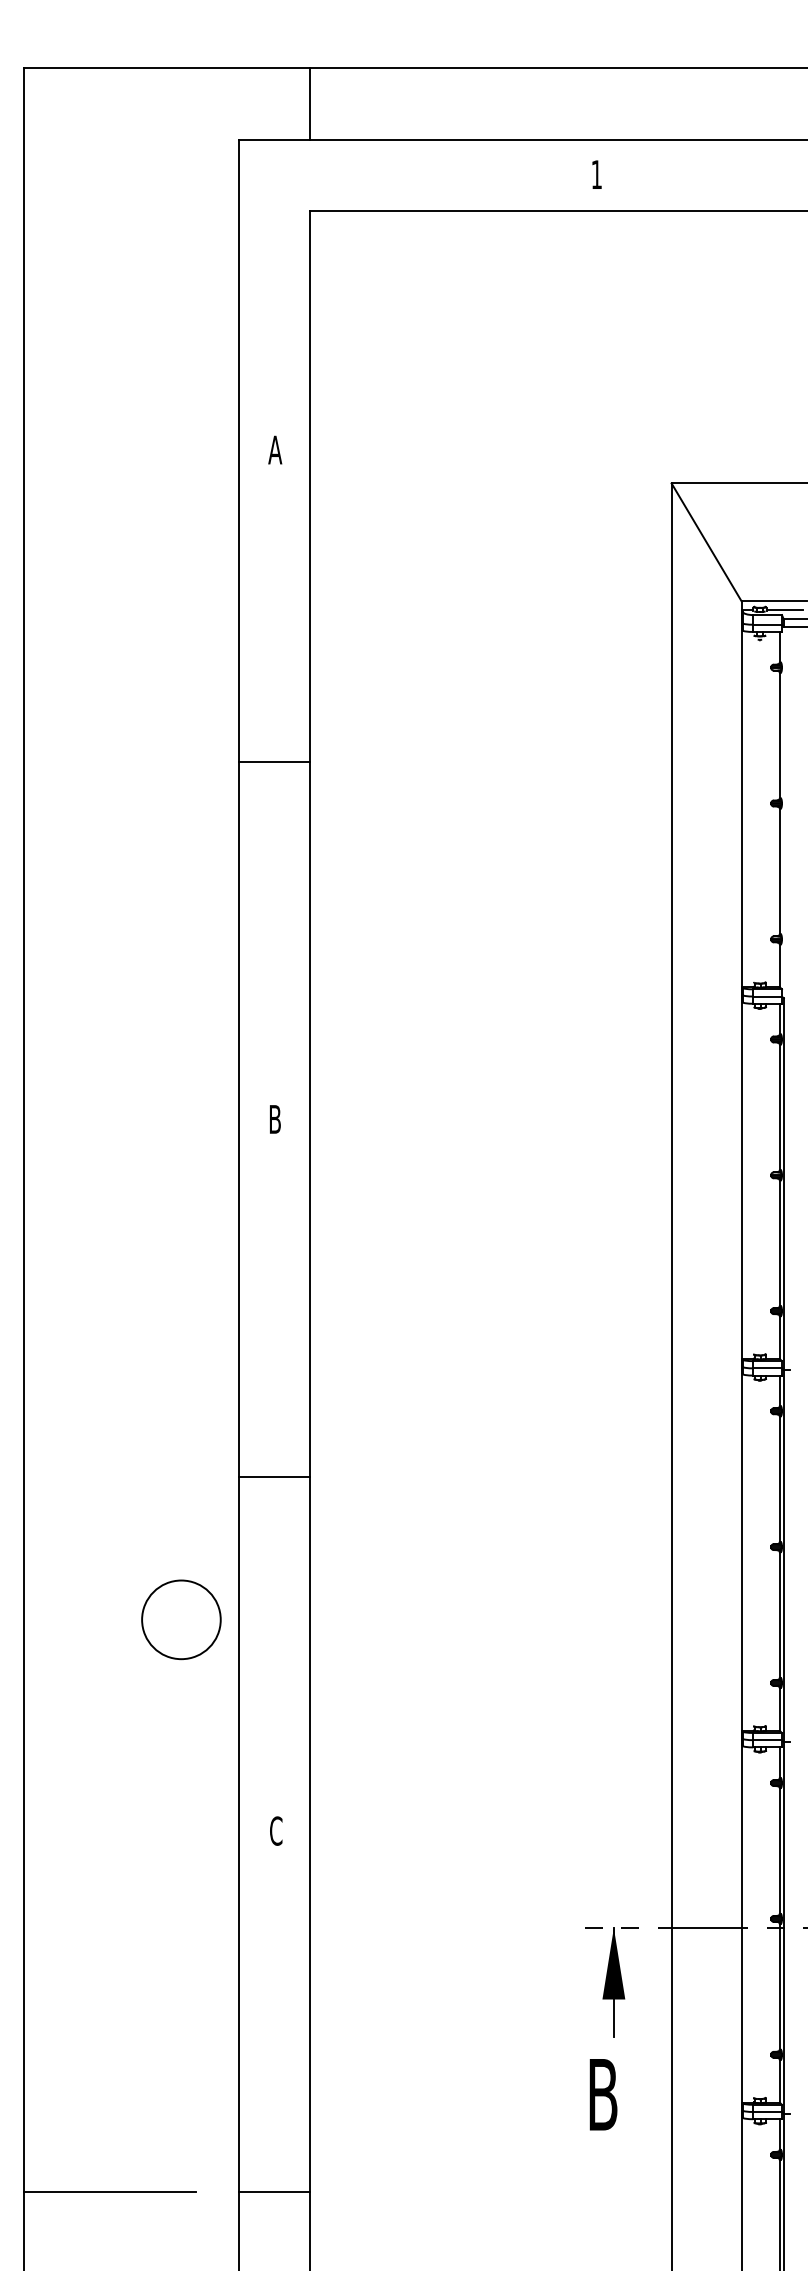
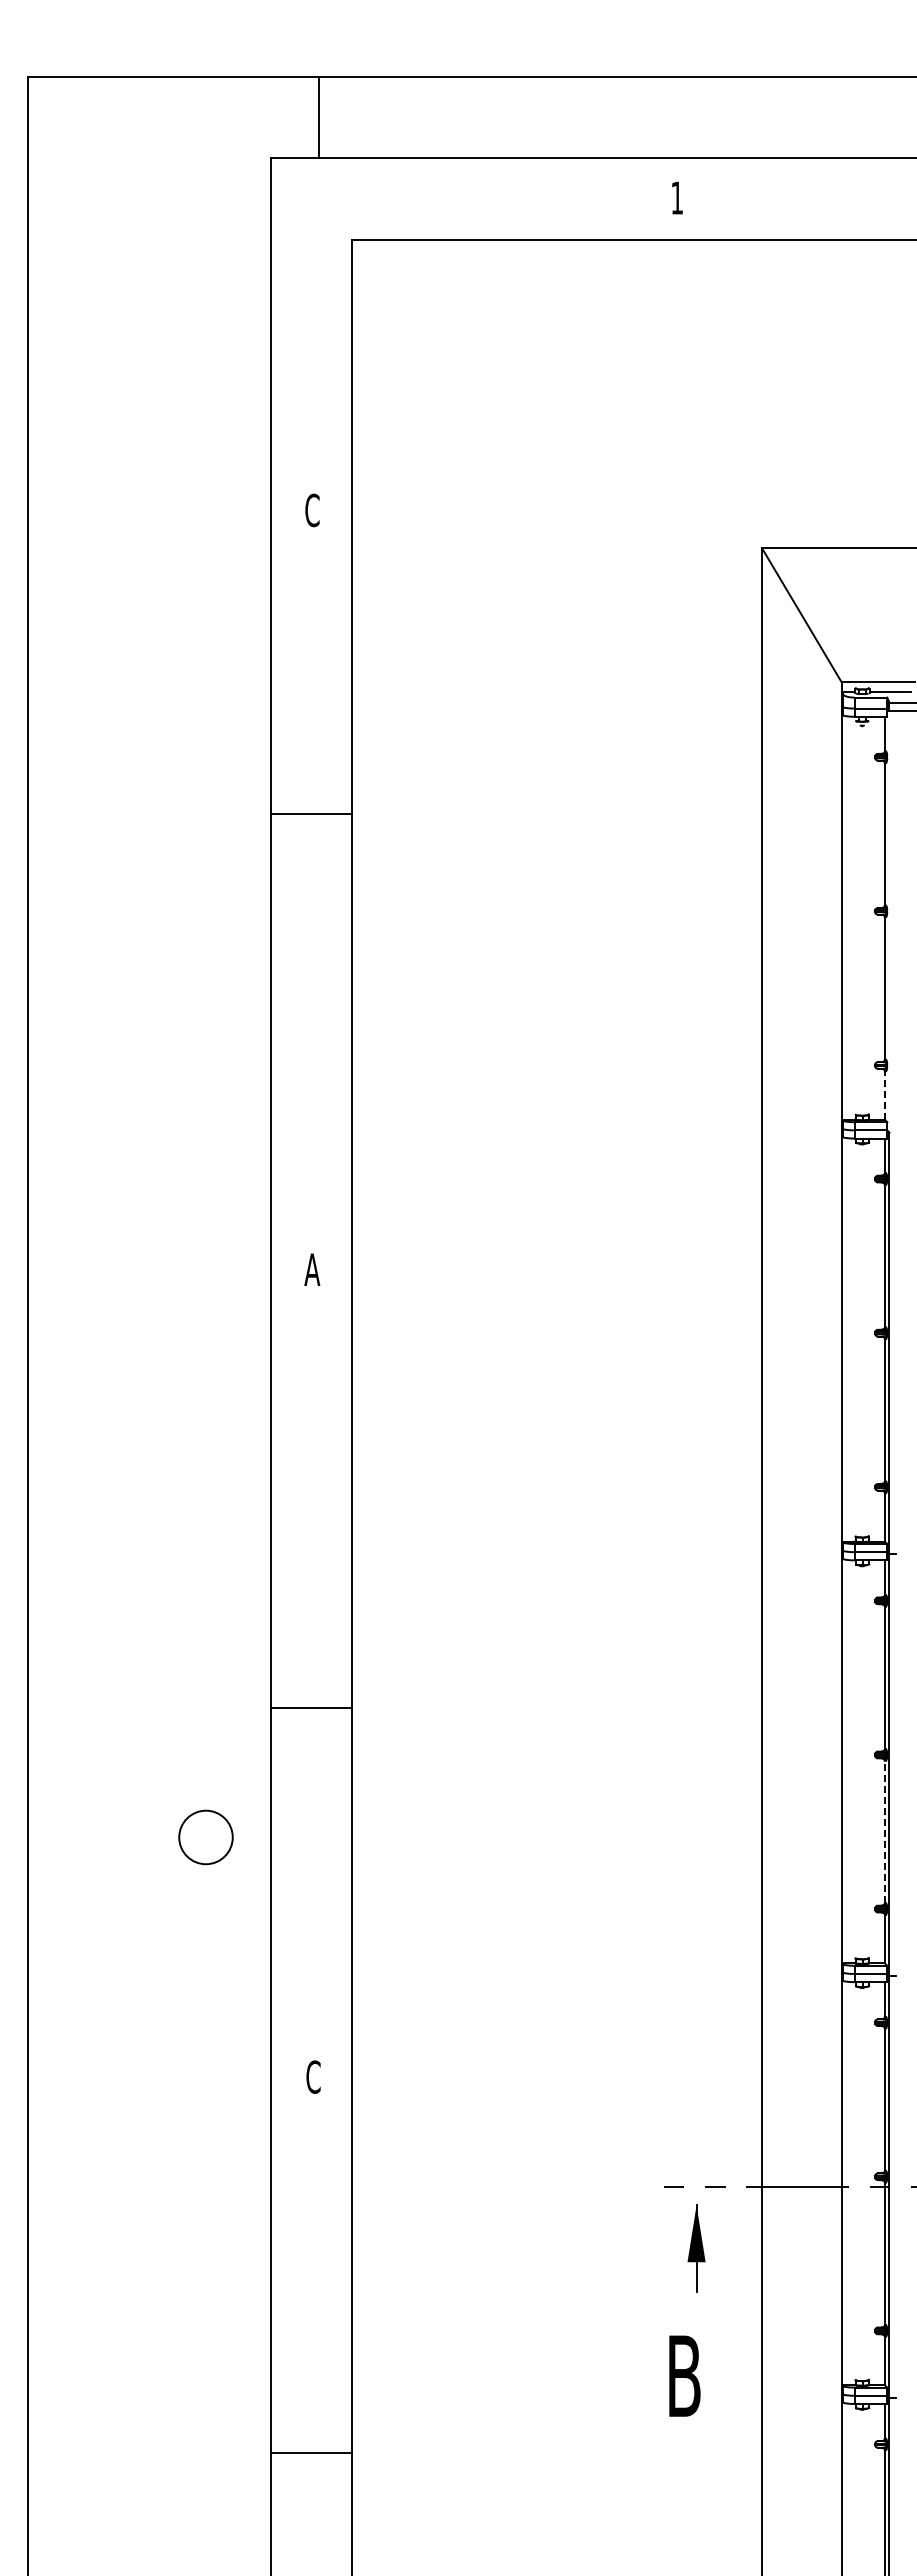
line: (310, 103) -> (319, 117), moved
text: (275, 450) -> (312, 510), A -> C
line: (274, 762) -> (311, 814), moved
line: (779, 965) -> (884, 1095), solid -> dashed
text: (275, 1119) -> (312, 1269), B -> A
line: (274, 1477) -> (311, 1708), moved
line: (779, 1614) -> (884, 1831), solid -> dashed
circle: (180, 1619) -> (205, 1837), size x0.6
part: (613, 1982) -> (696, 2248), size x0.7
line: (109, 2191) -> (124, 2486), removed
line: (274, 2191) -> (311, 2453), moved

